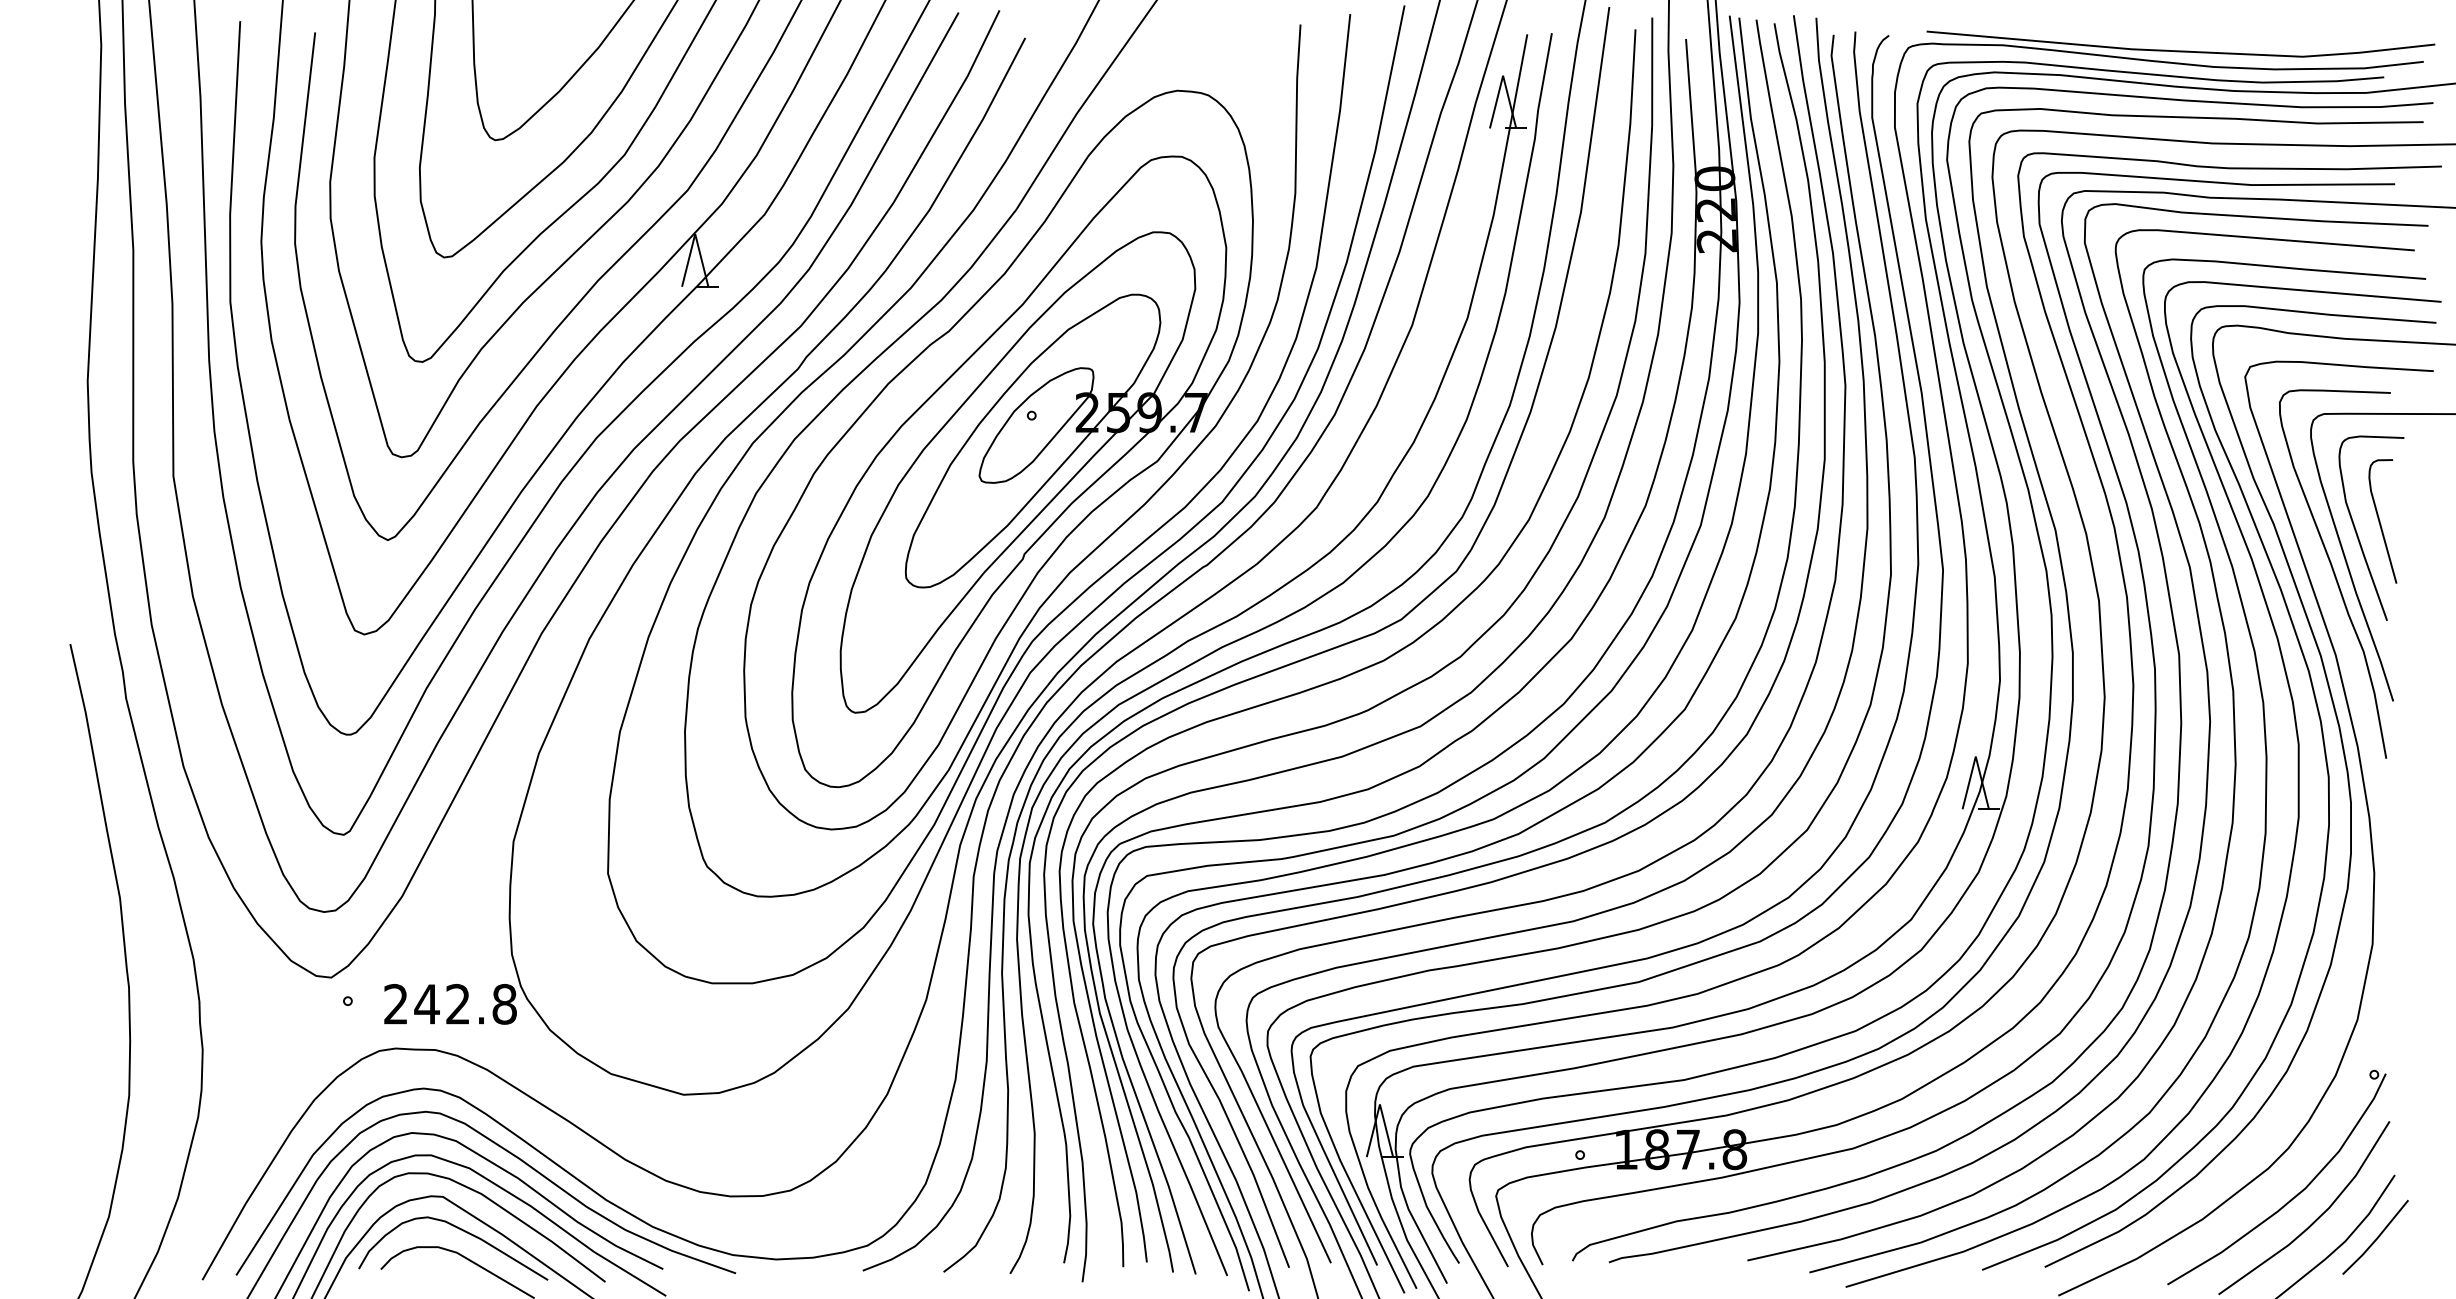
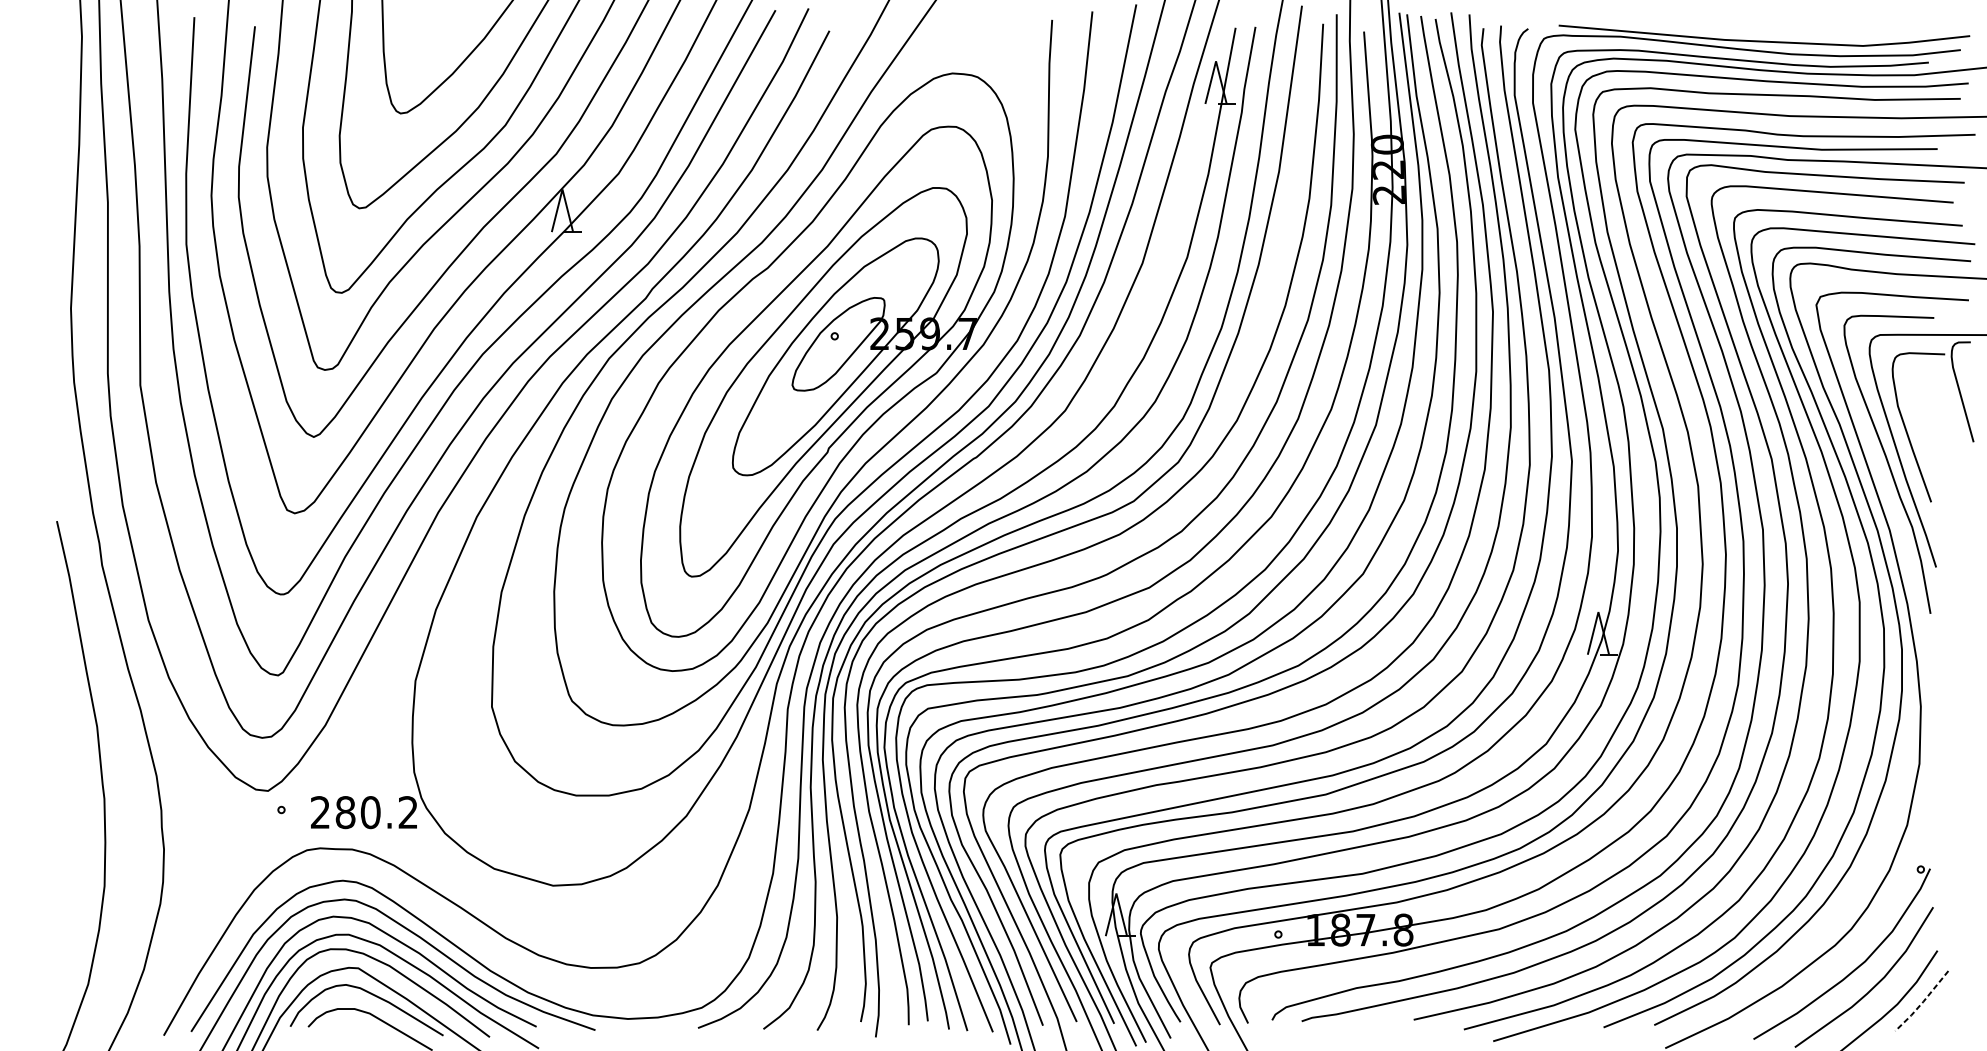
curve: (2380, 521) -> (1960, 392), moved
text: (465, 1003) -> (376, 811), 242.8 -> 280.2
line: (2376, 1239) -> (1922, 1002), solid -> dashed

